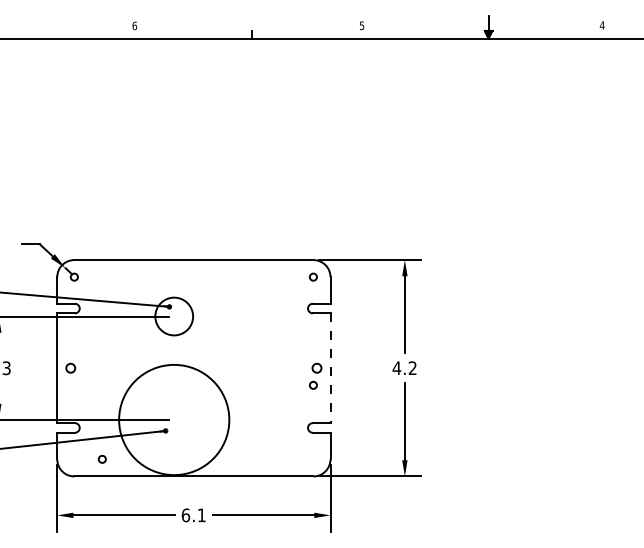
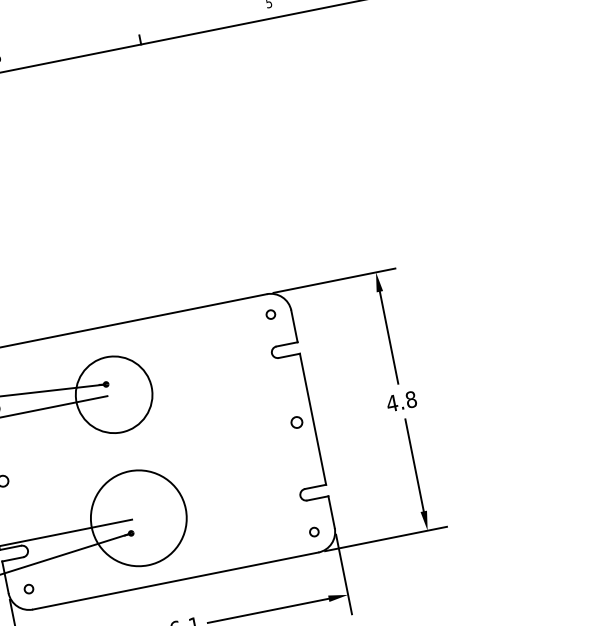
circle: (173, 316) -> (113, 394), size x1.67
line: (330, 368) -> (313, 419), dashed -> solid
text: (412, 368) -> (410, 400), 4.2 -> 4.8
circle: (313, 384) -> (314, 531), moved
circle: (173, 419) -> (137, 517), size x0.71
circle: (101, 458) -> (27, 588), moved

